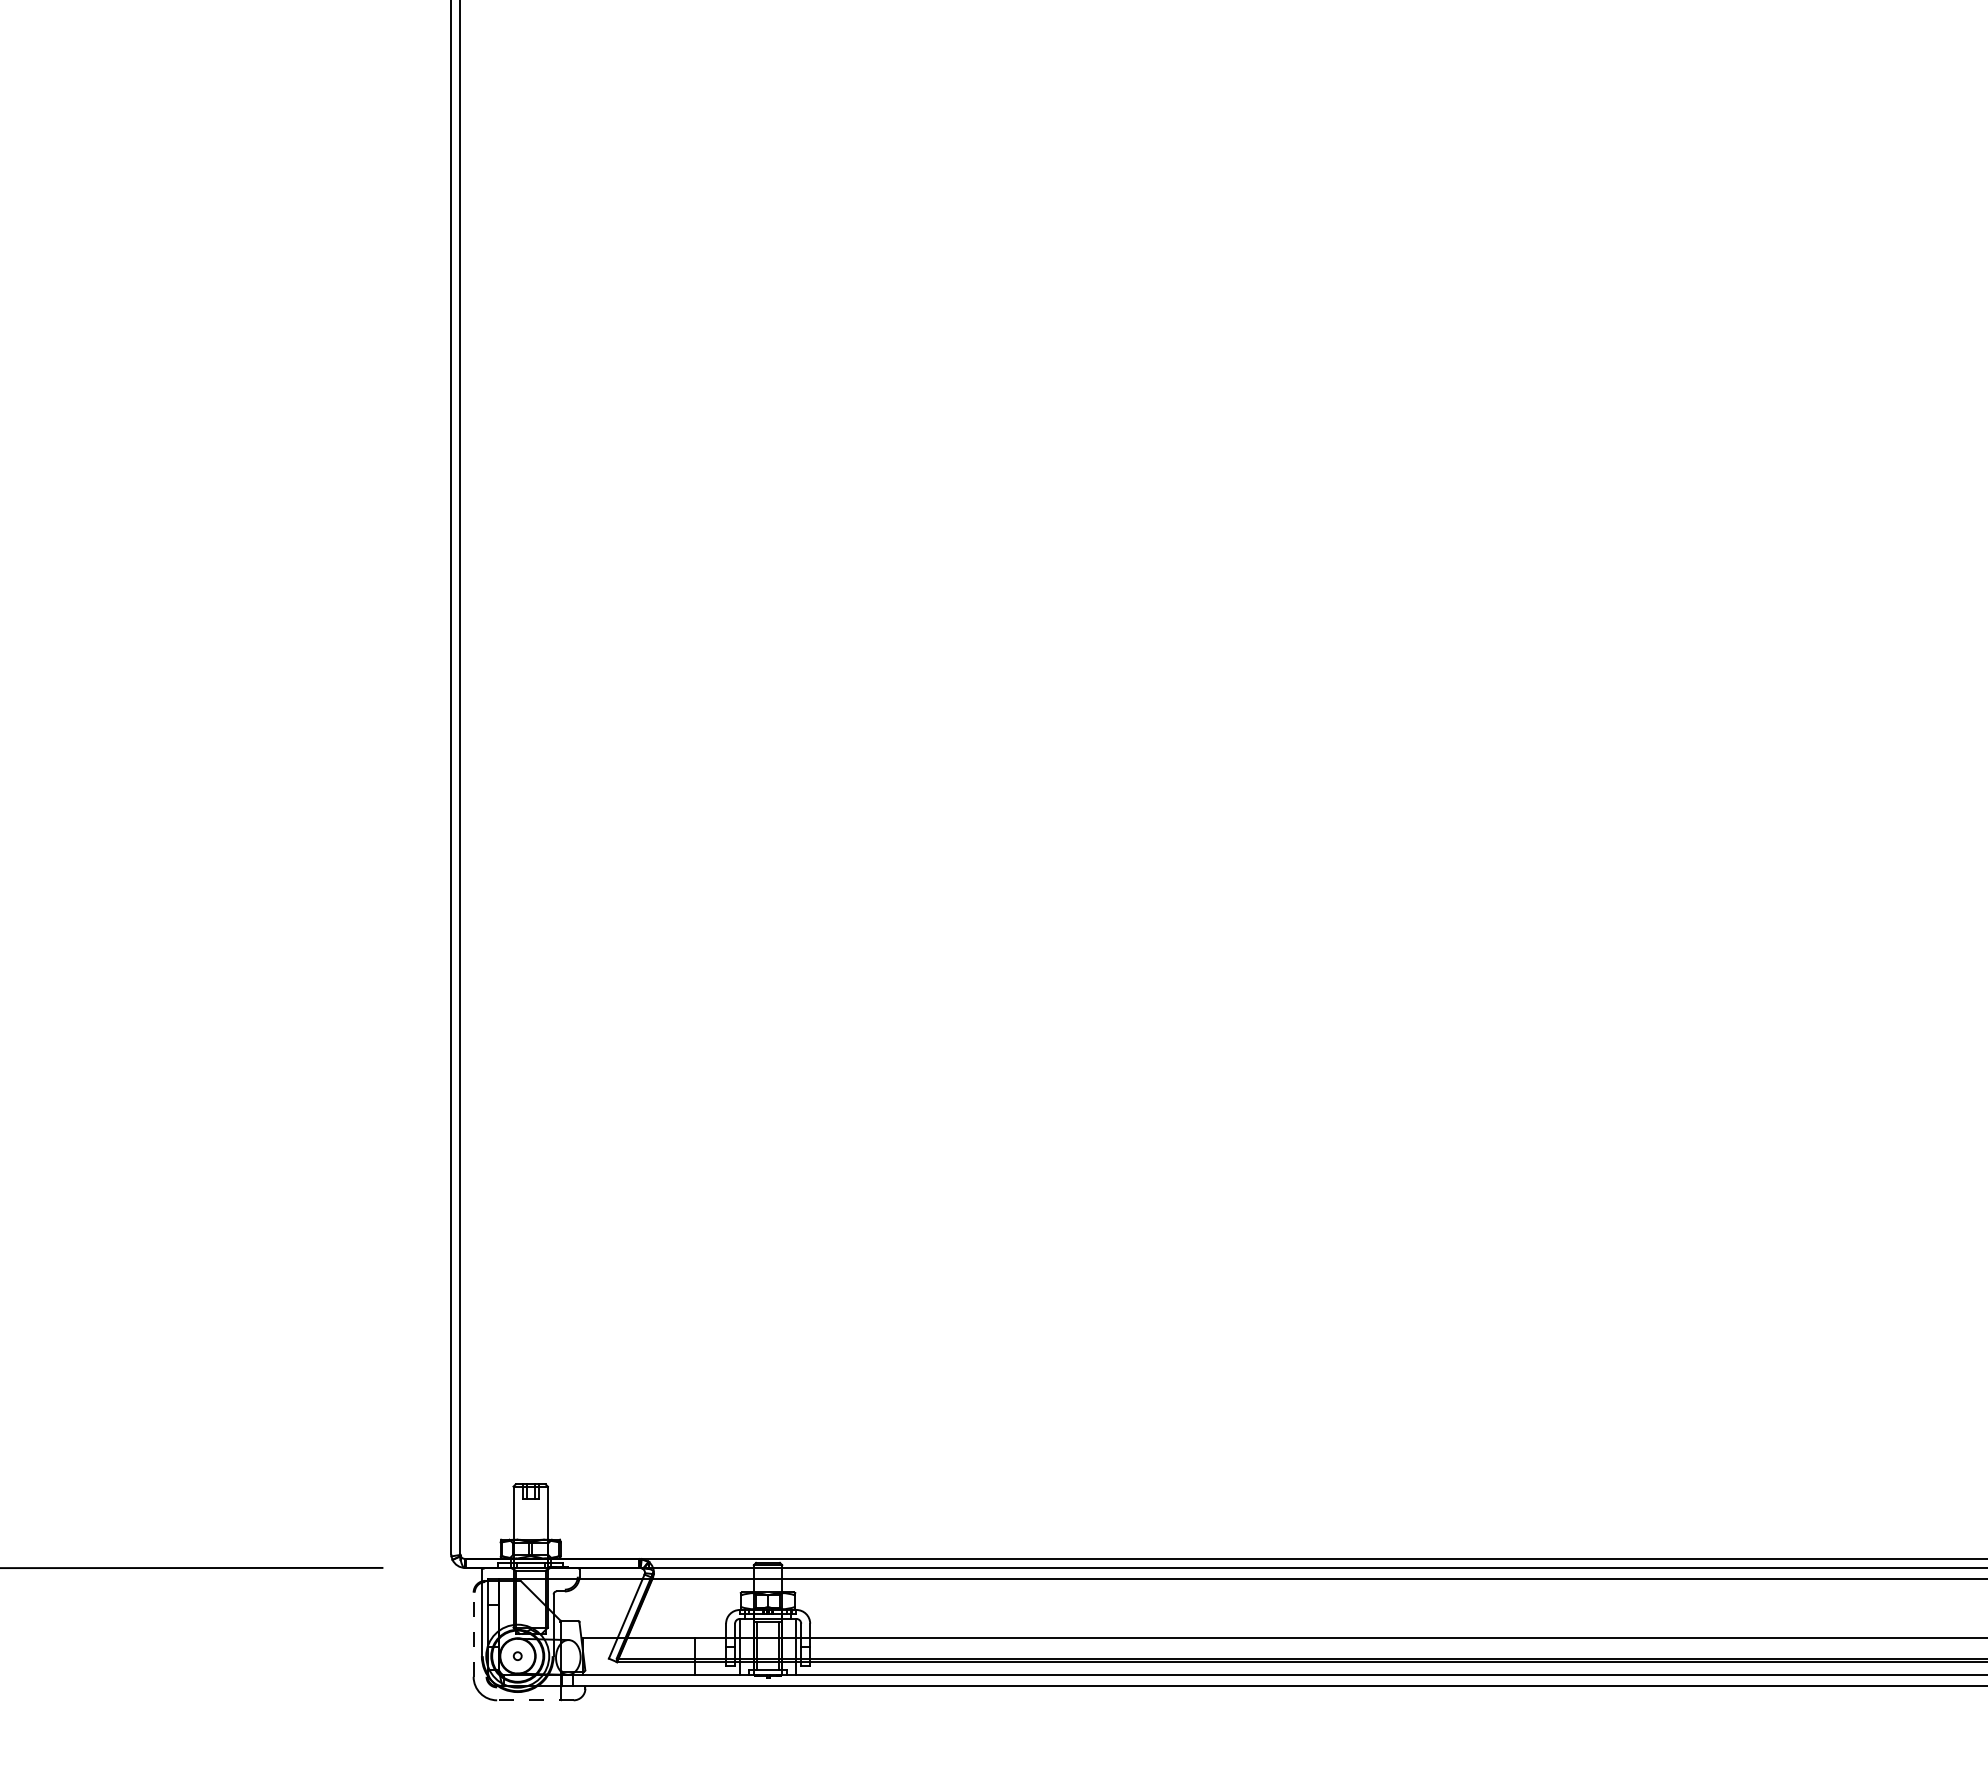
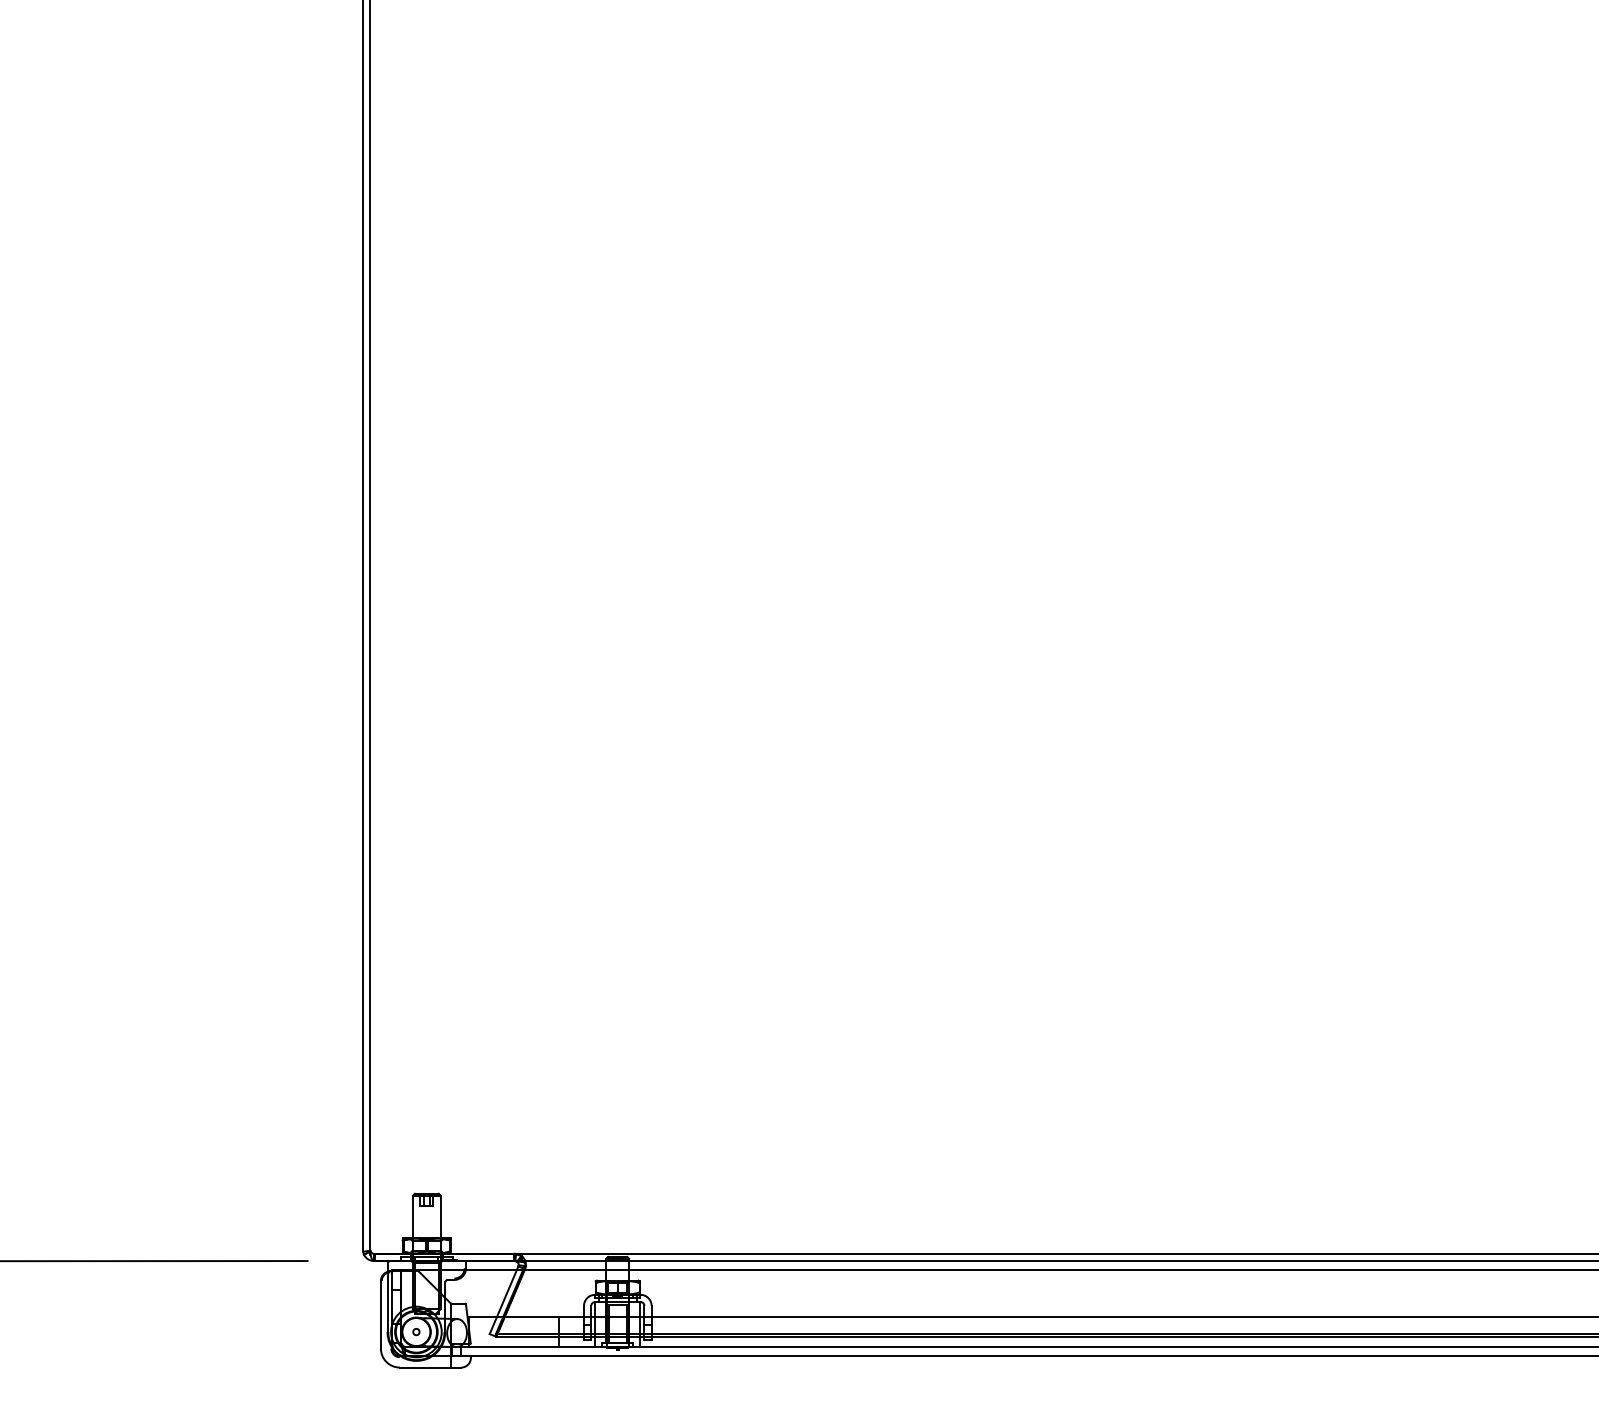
line: (473, 1634) -> (380, 1314), dashed -> solid
line: (534, 1700) -> (429, 1367), dashed -> solid

